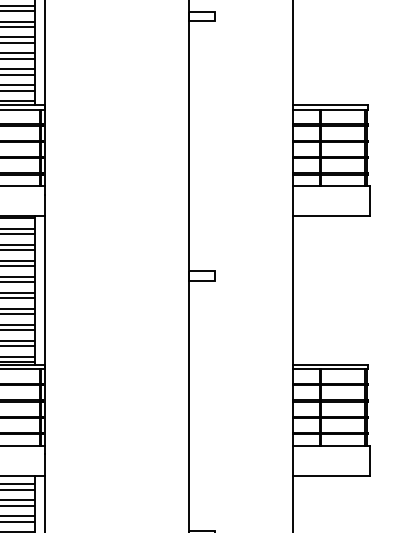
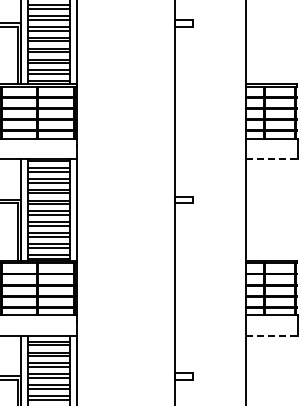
line: (332, 216) -> (272, 159), solid -> dashed
line: (332, 475) -> (272, 335), solid -> dashed

